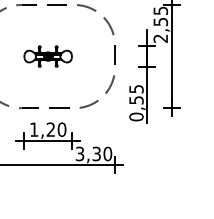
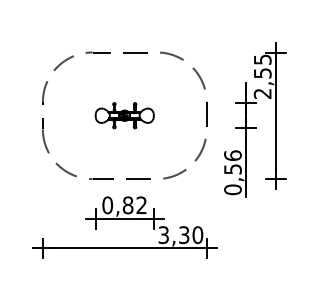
text: (136, 89) -> (232, 155), 0,55 -> 0,56
text: (47, 129) -> (124, 205), 1,20 -> 0,82

